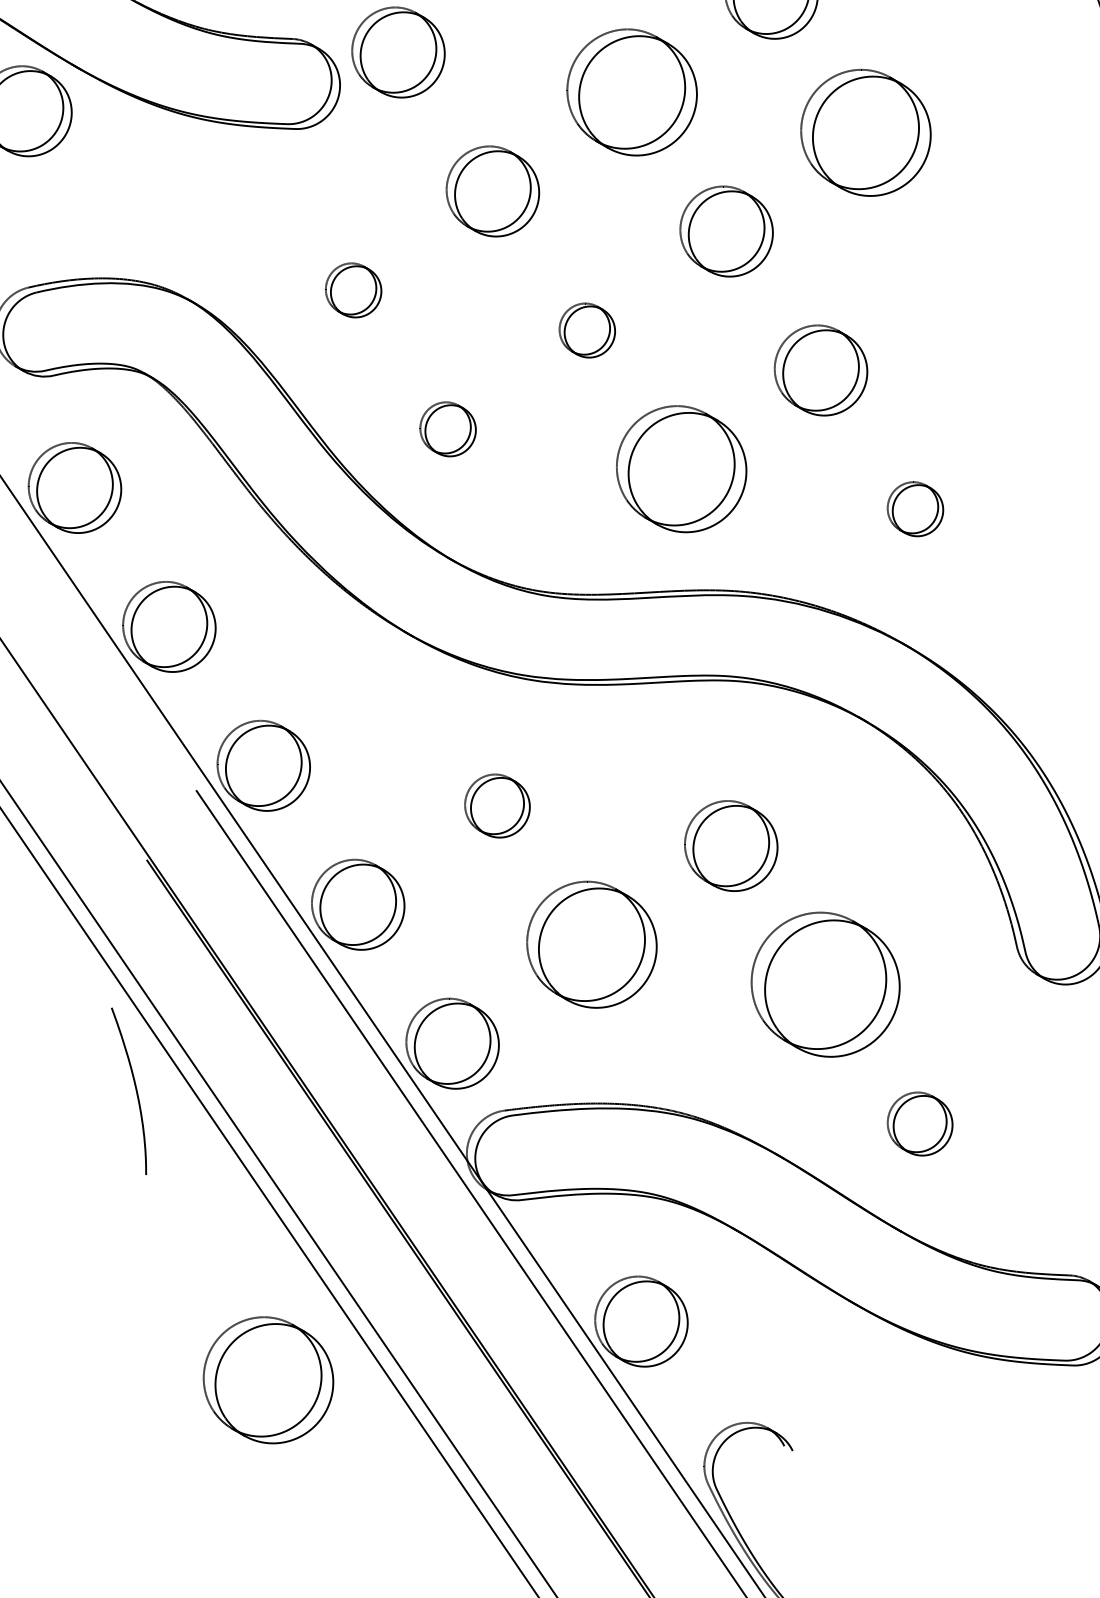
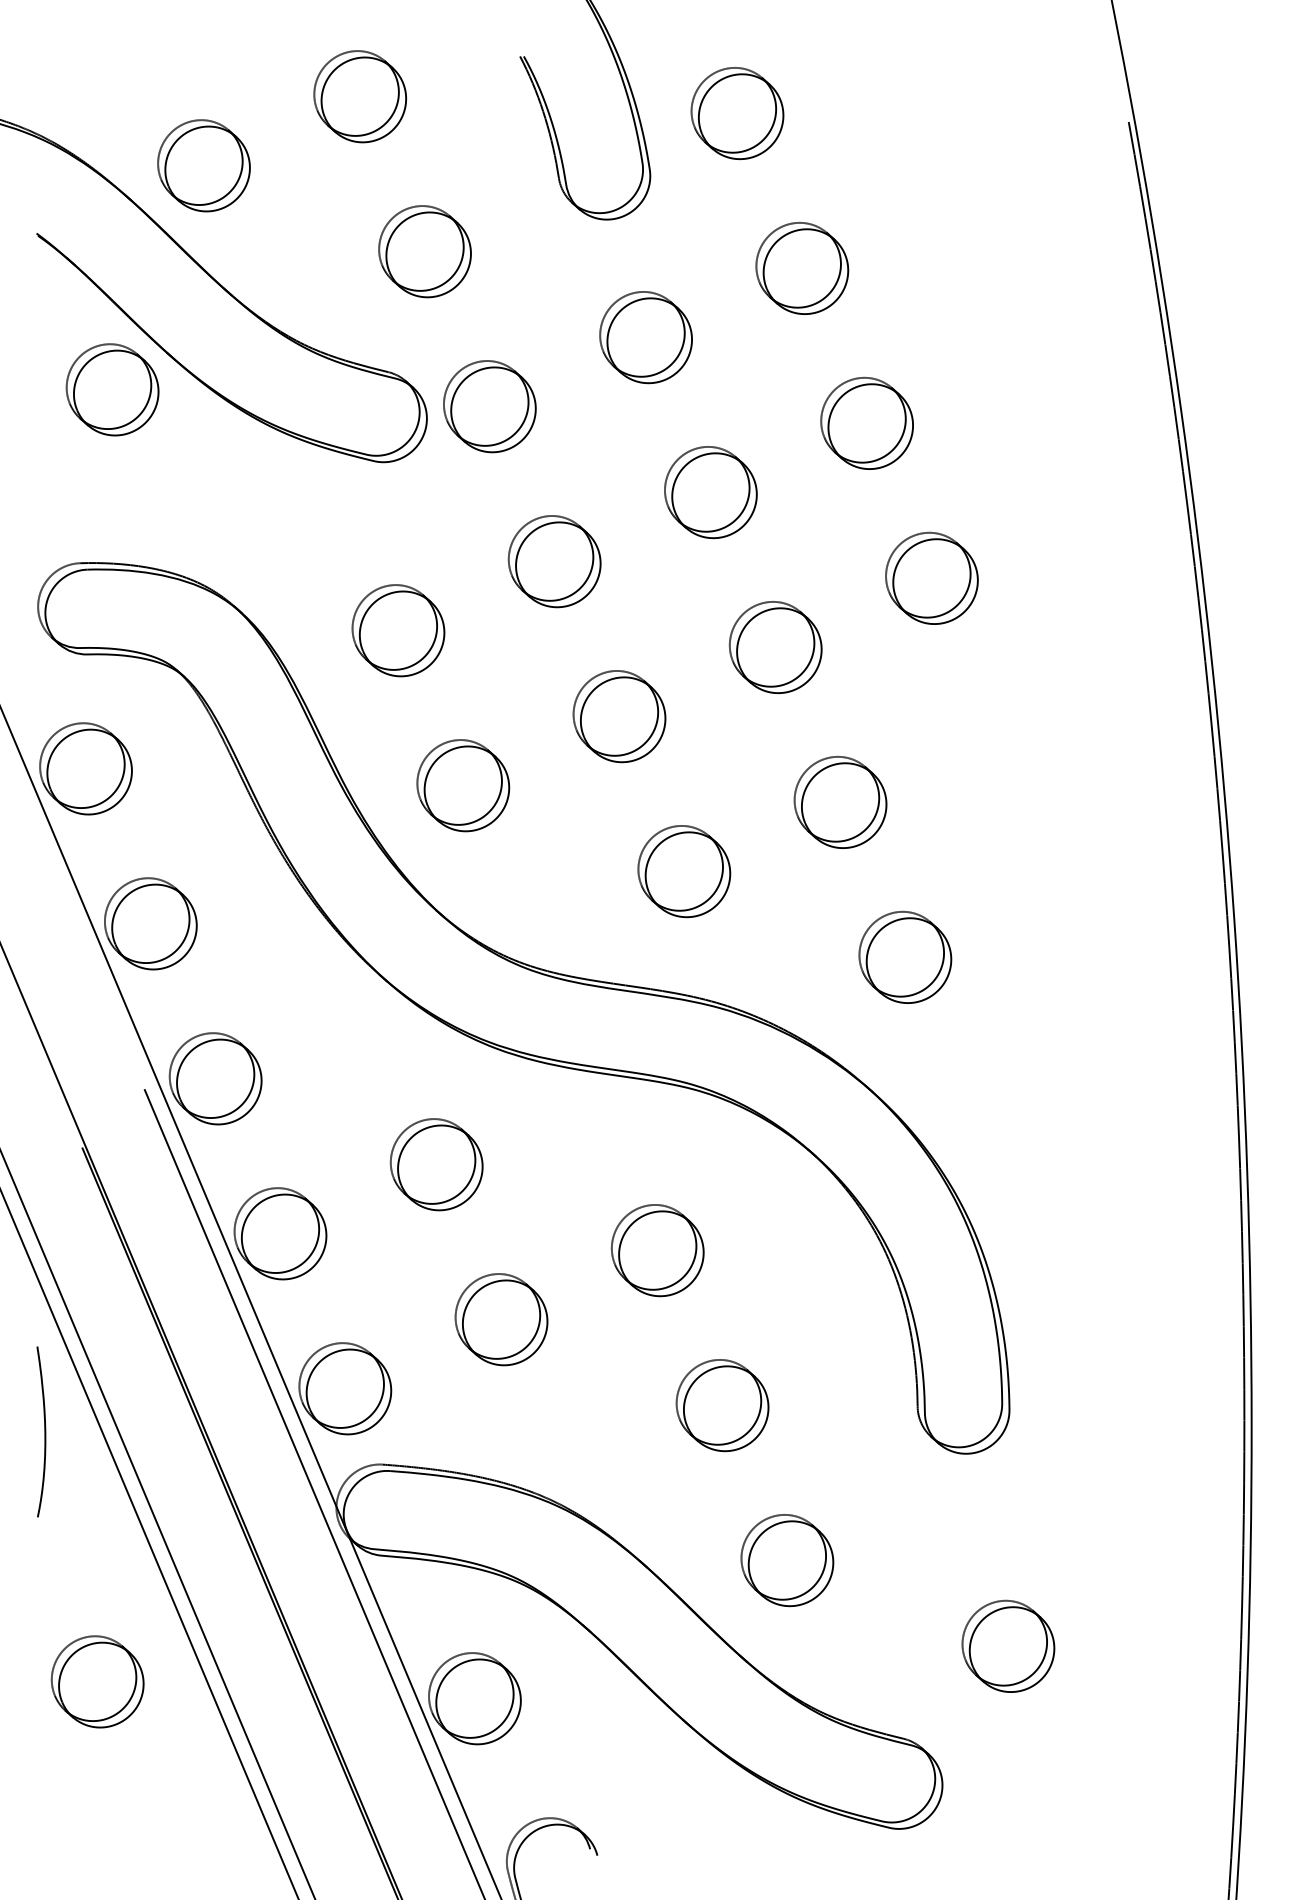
part: (631, 92) -> (710, 492), size x0.71
part: (865, 131) -> (931, 577), size x0.71
part: (353, 290) -> (398, 630), size x1.67
part: (587, 330) -> (619, 716), size x1.67
part: (448, 429) -> (463, 785), size x1.67
part: (681, 469) -> (684, 871), size x0.71
part: (915, 508) -> (905, 956), size x1.67
part: (497, 805) -> (436, 1164), size x1.43
part: (591, 944) -> (501, 1319), size x0.71
part: (825, 984) -> (722, 1405), size x0.62
curve: (135, 1089) -> (44, 1431), moved
part: (920, 1123) -> (787, 1560), size x1.43
part: (268, 1380) -> (97, 1681), size x0.71

